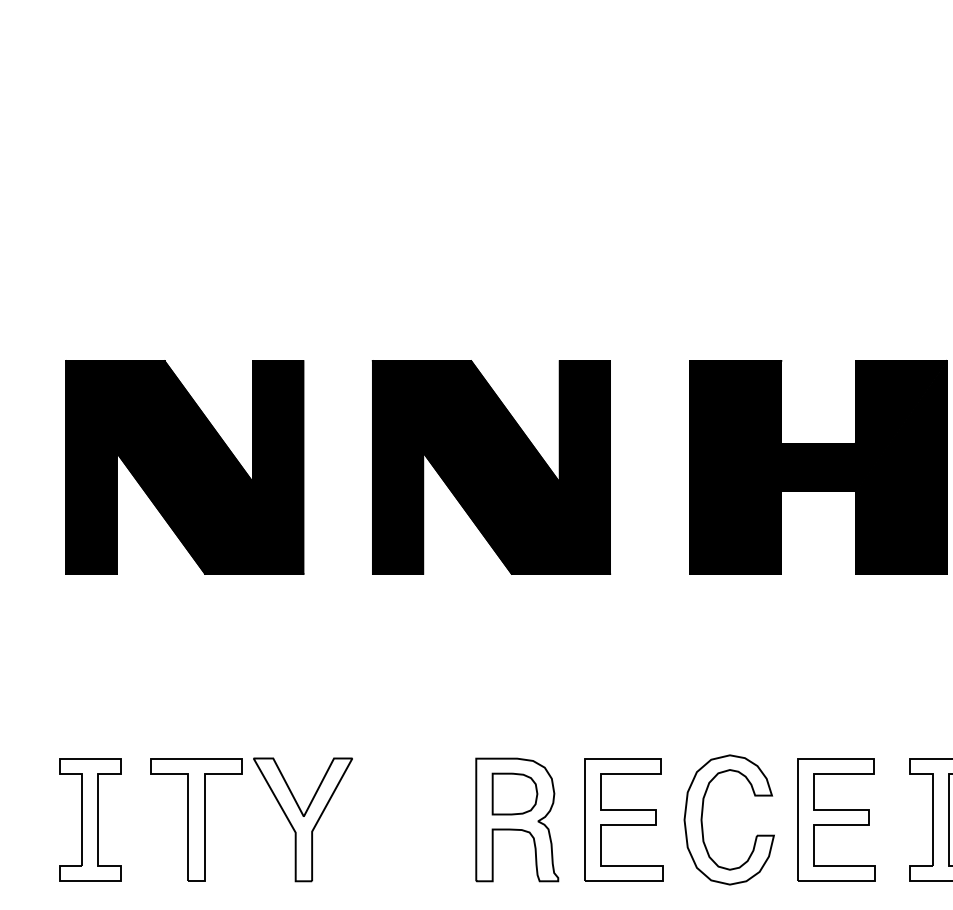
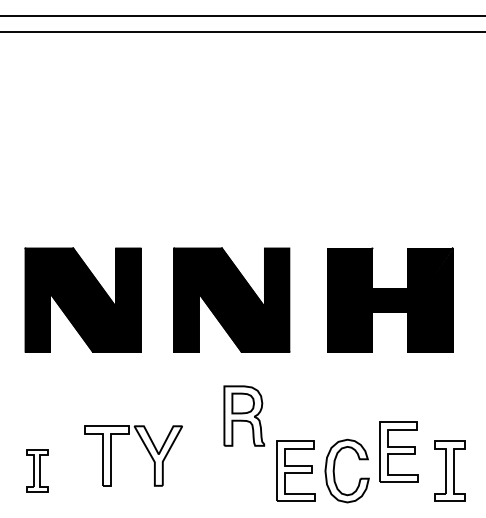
part: (274, 800) -> (144, 446), moved
part: (88, 818) -> (36, 470), size x0.7
part: (517, 818) -> (244, 415), moved
part: (835, 818) -> (398, 451), moved

